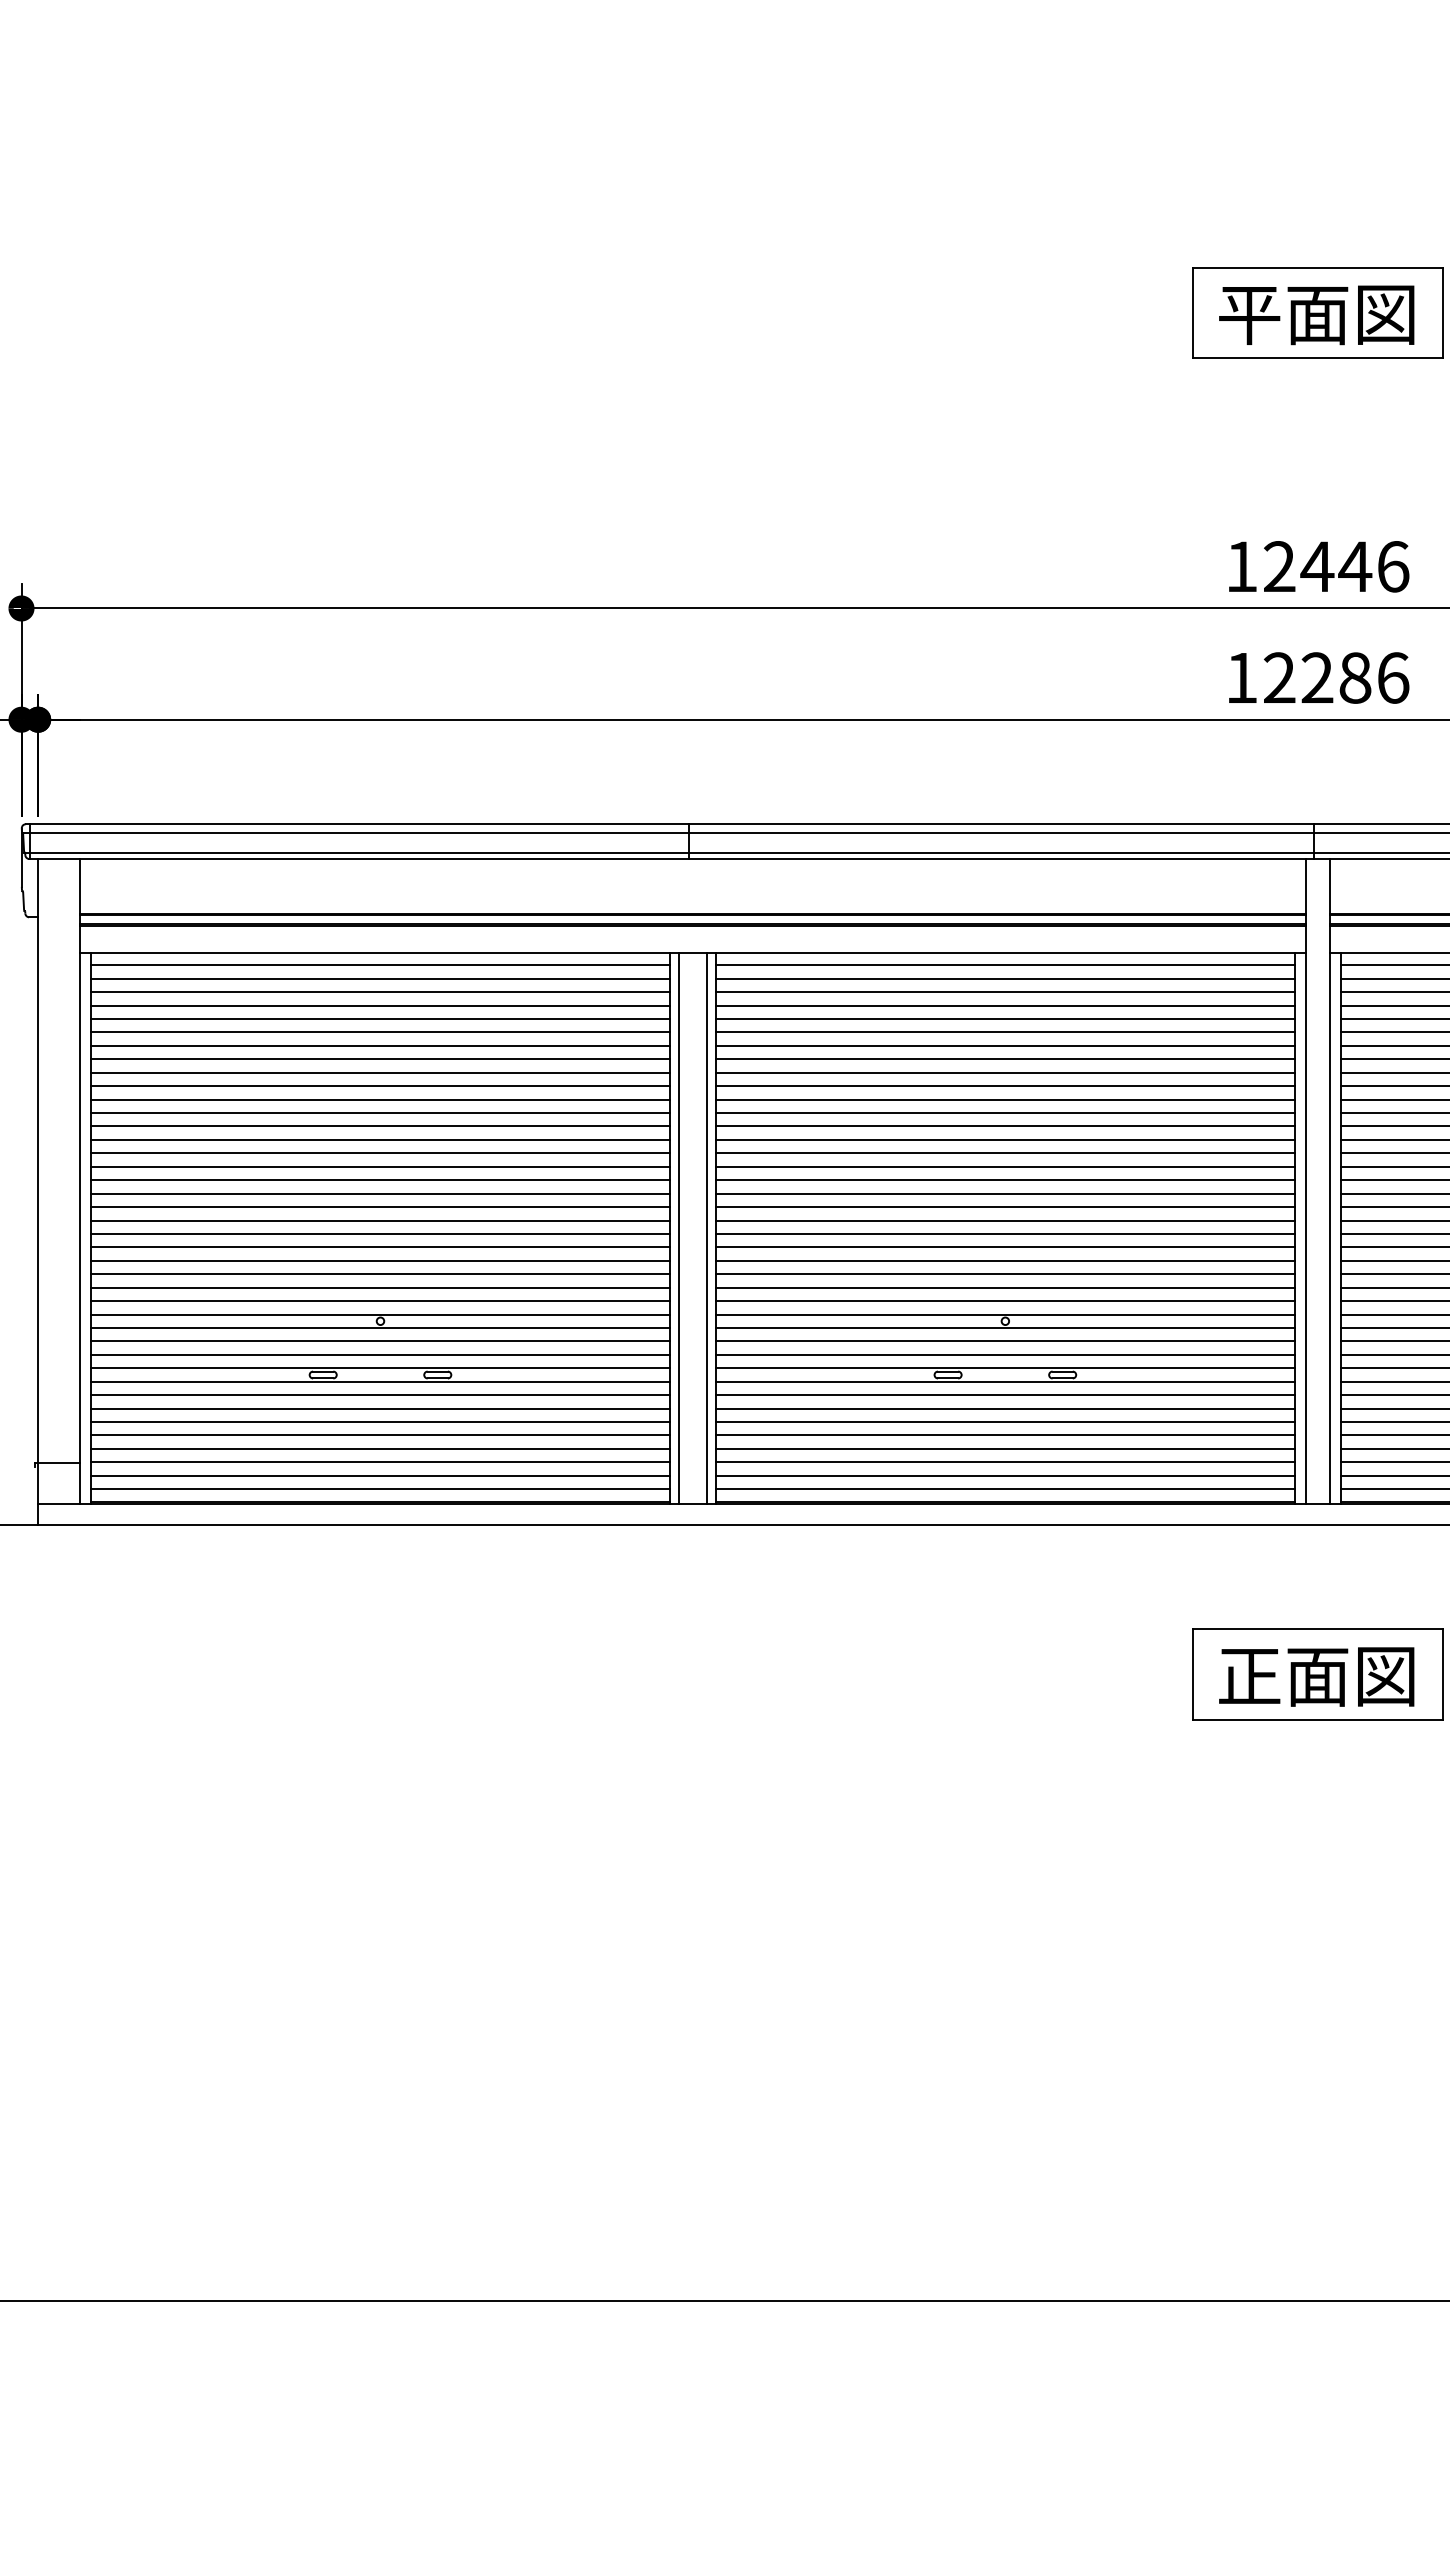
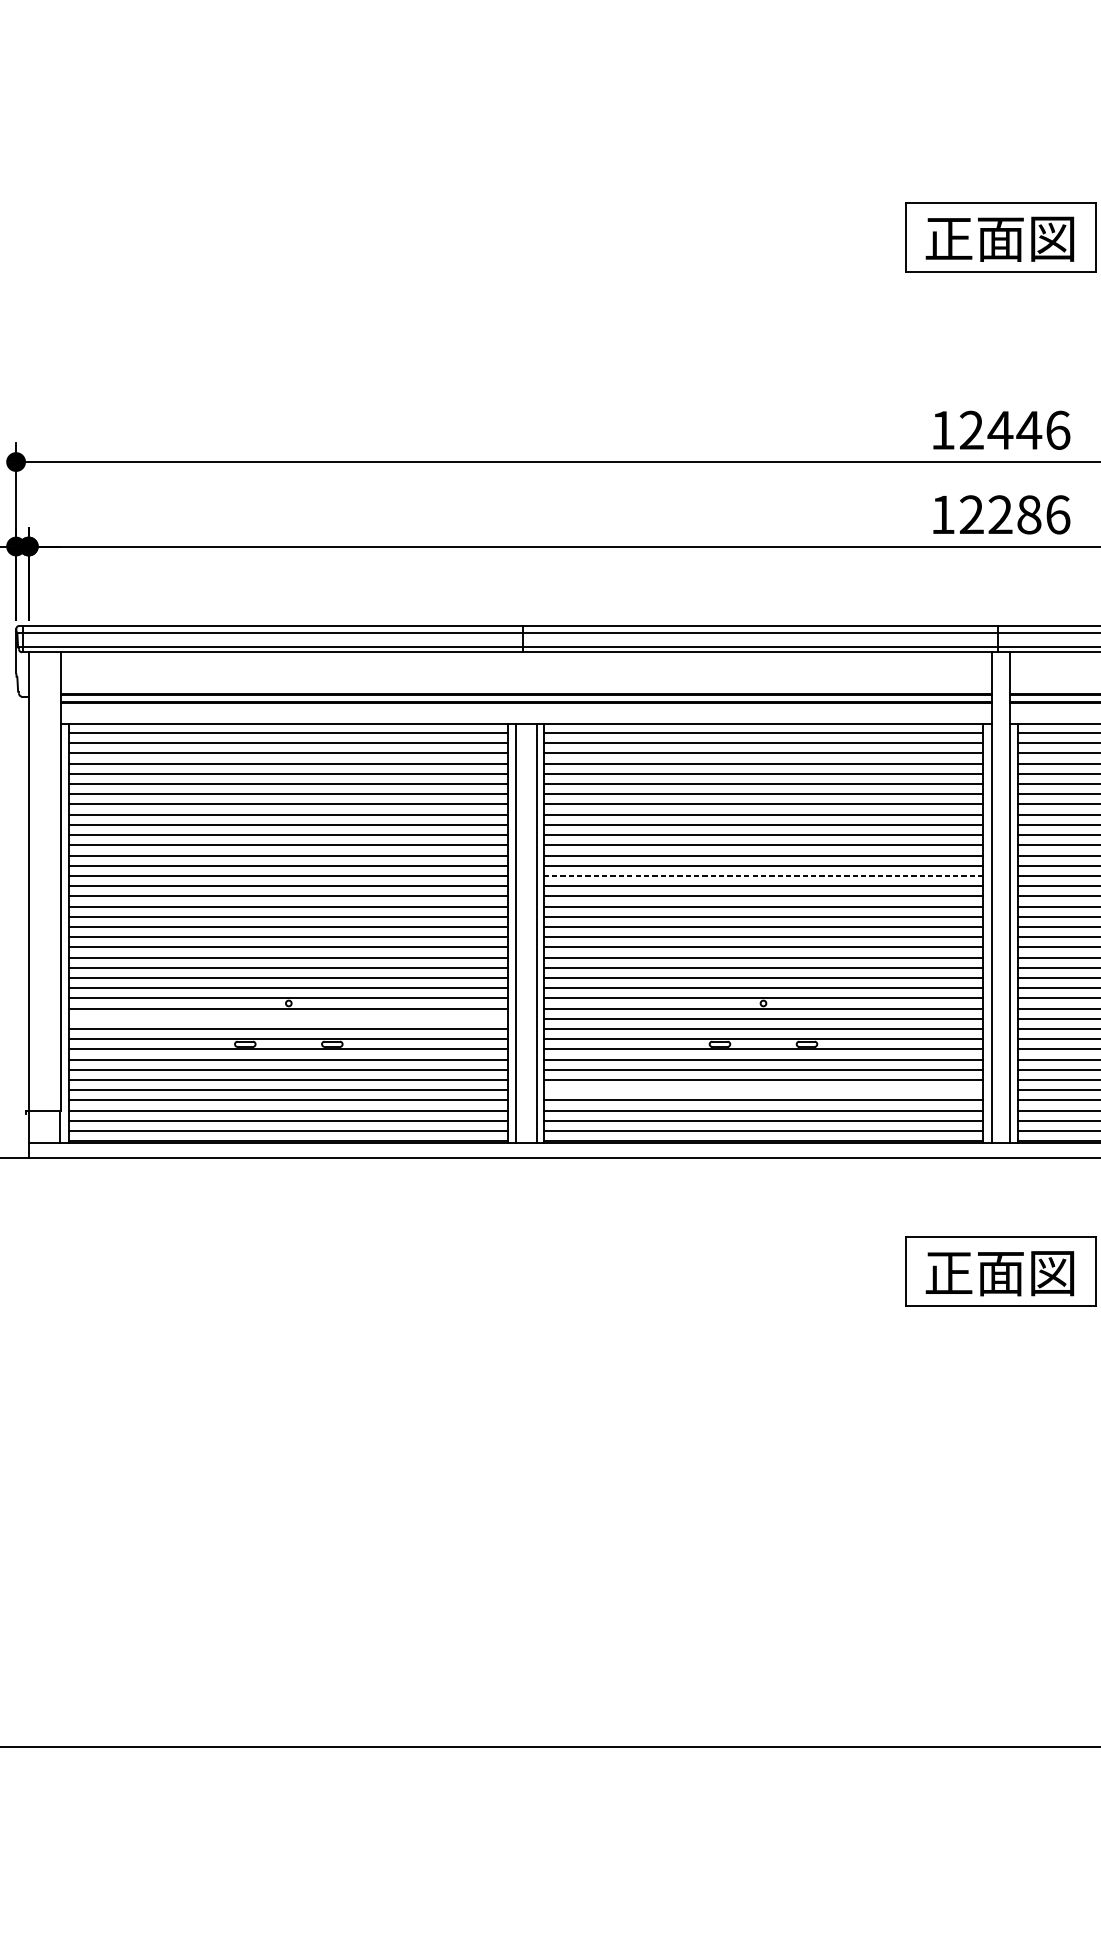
text: (1249, 315) -> (948, 239), 平面図 -> 正面図
line: (1005, 1153) -> (763, 876), solid -> dashed
line: (379, 1341) -> (288, 1018), removed
line: (1005, 1435) -> (763, 1090), removed

